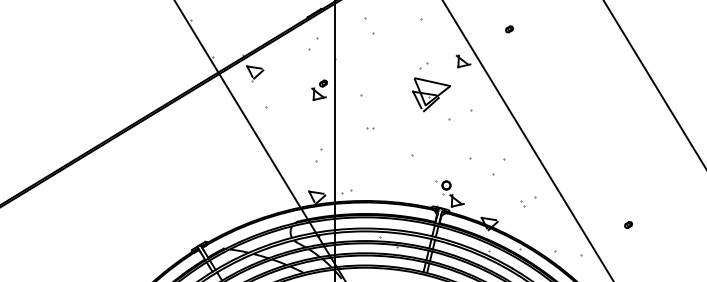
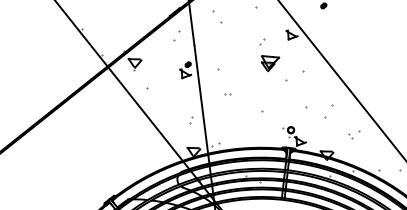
part: (430, 94) -> (270, 62), size x0.62
part: (318, 155) -> (191, 119), size x0.62

